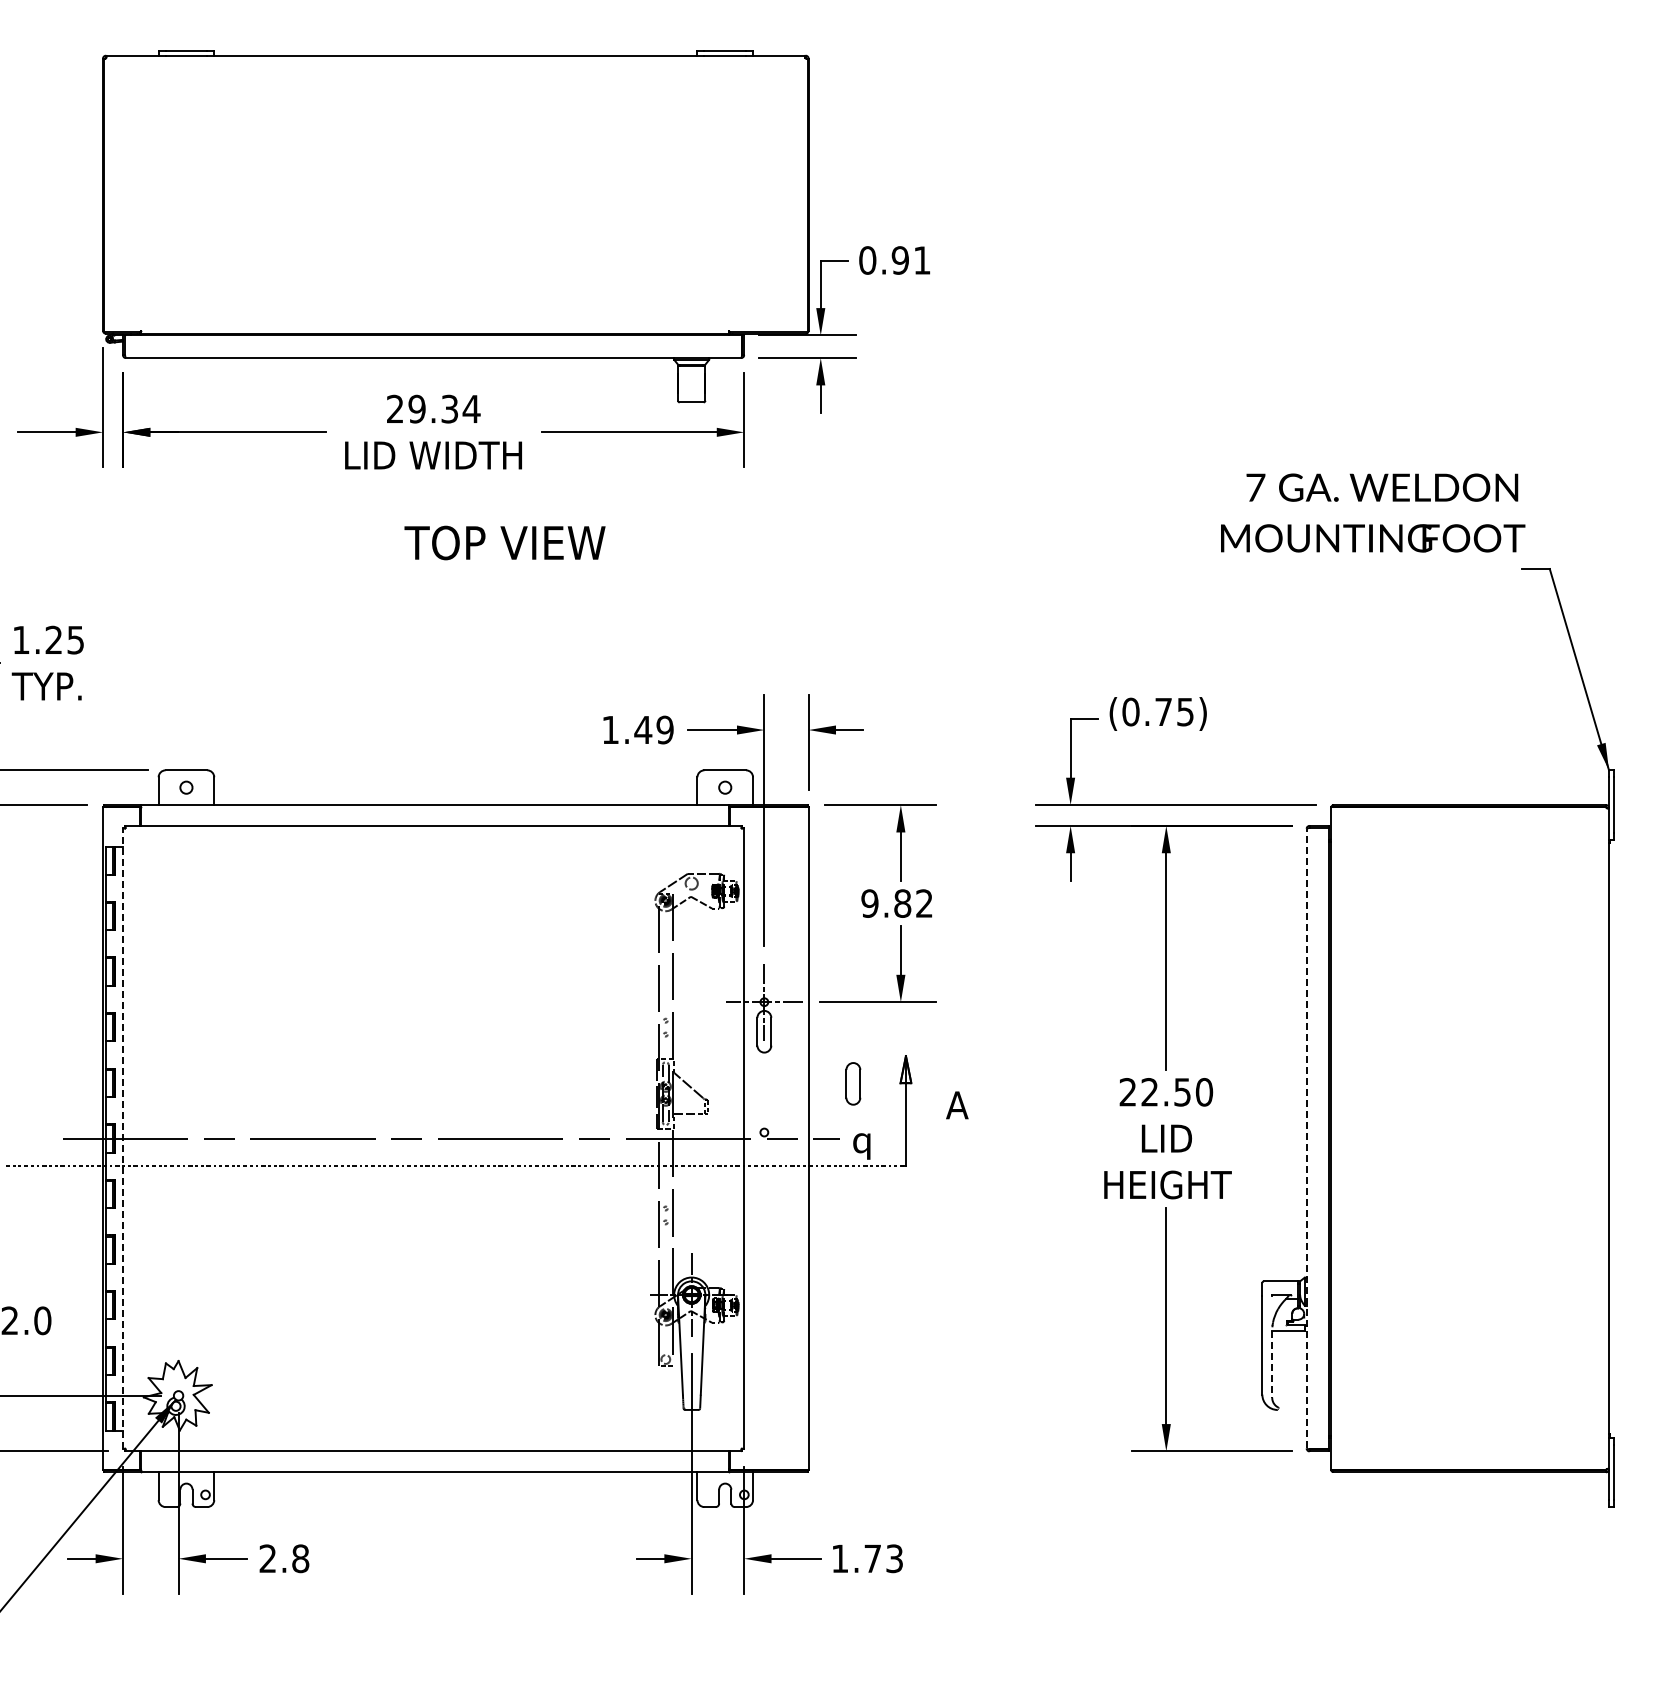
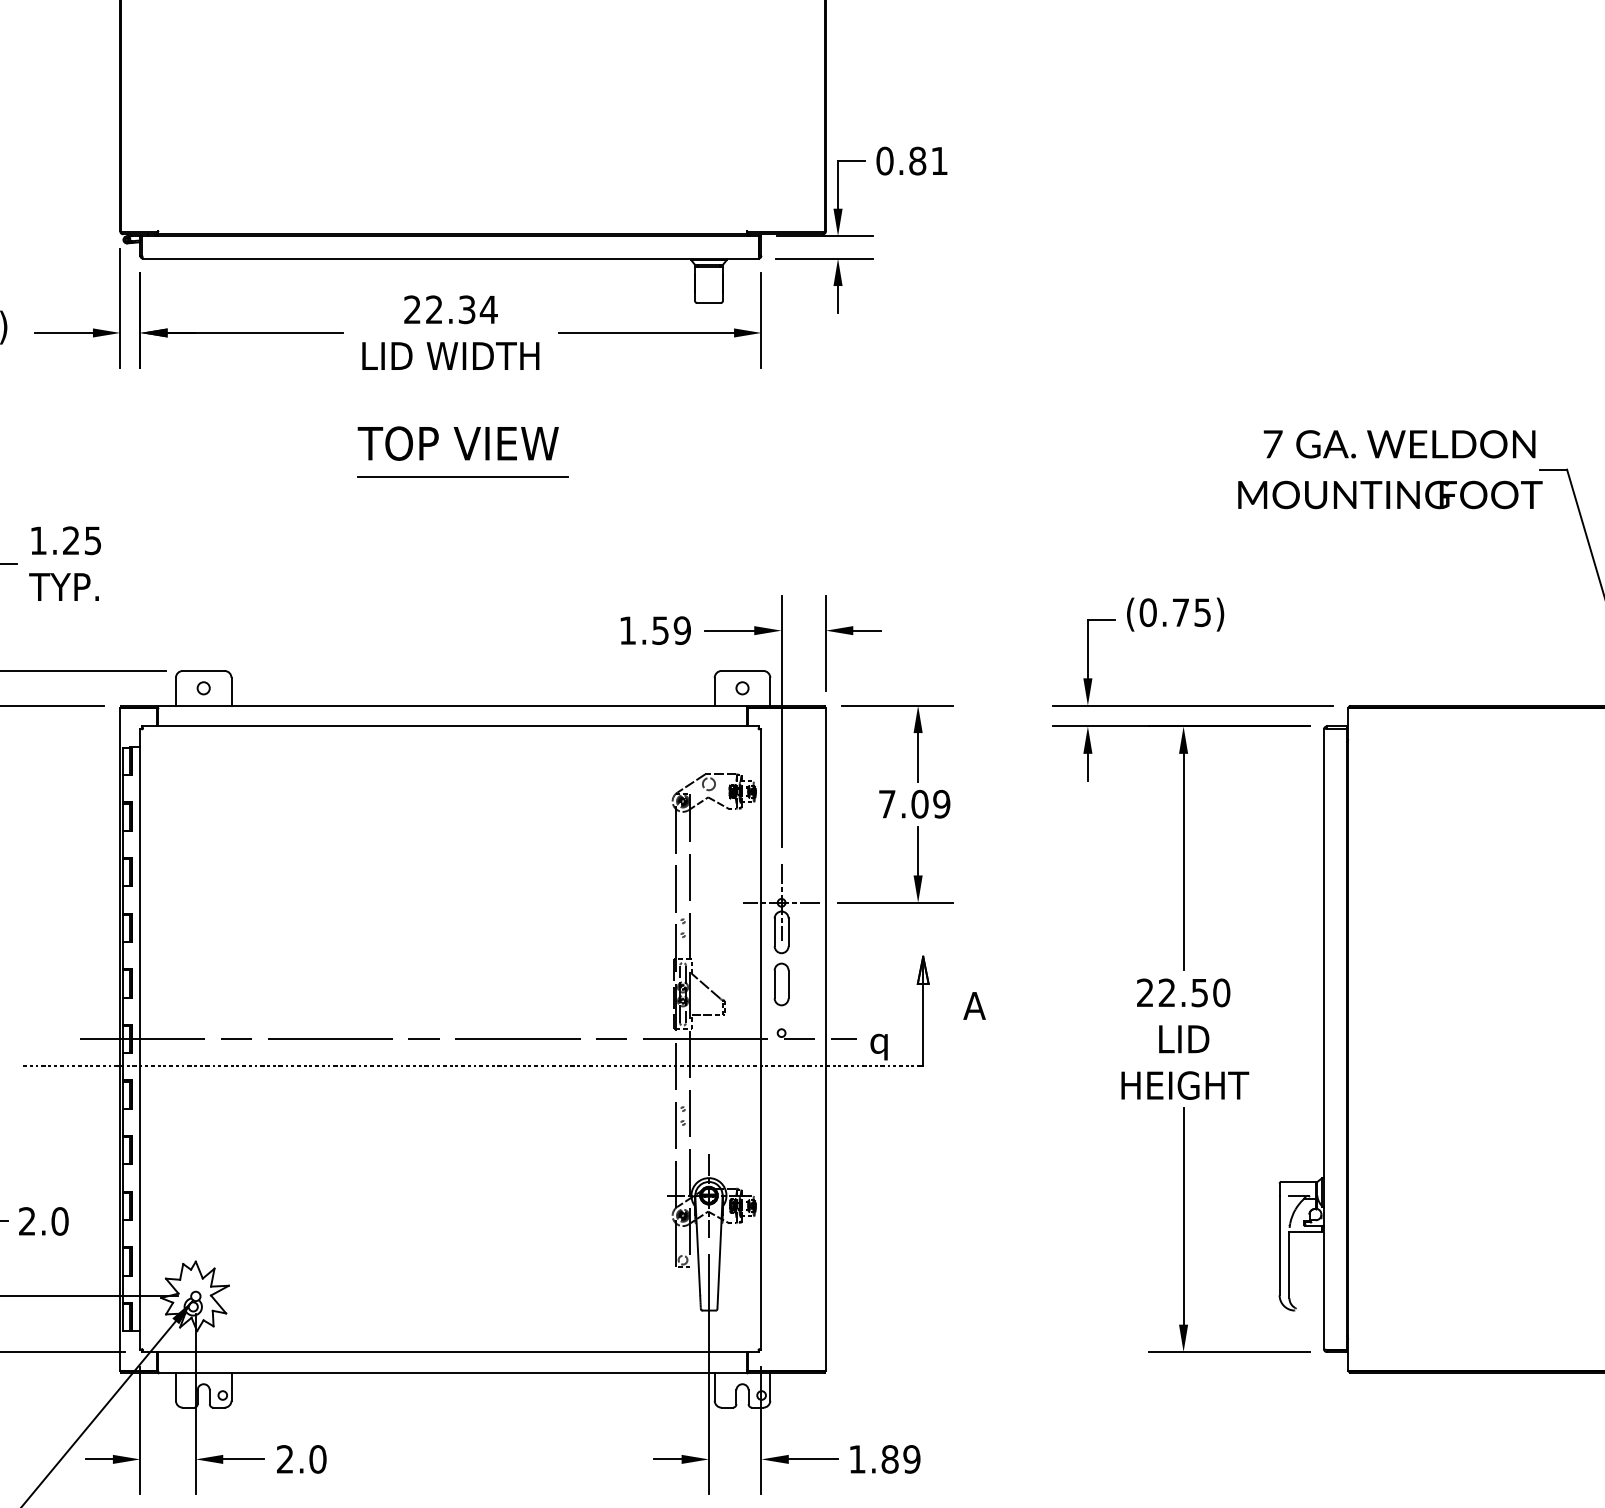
text: (899, 260) -> (916, 161), 0.91 -> 0.81
text: (416, 409) -> (433, 310), 29.34 -> 22.34
text: (1373, 512) -> (1390, 469), moved
text: (504, 542) -> (457, 443), moved
line: (445, 576) -> (462, 477), added
text: (643, 730) -> (660, 631), 1.49 -> 1.59
text: (897, 903) -> (914, 804), 9.82 -> 7.09
part: (853, 1083) -> (781, 984), moved
line: (122, 1138) -> (139, 1039), dashed -> solid
line: (1306, 1138) -> (1323, 1039), dashed -> solid
line: (1272, 1364) -> (1289, 1265), dashed -> solid
text: (300, 1558) -> (317, 1459), 2.8 -> 2.0
text: (883, 1558) -> (900, 1459), 1.73 -> 1.89

